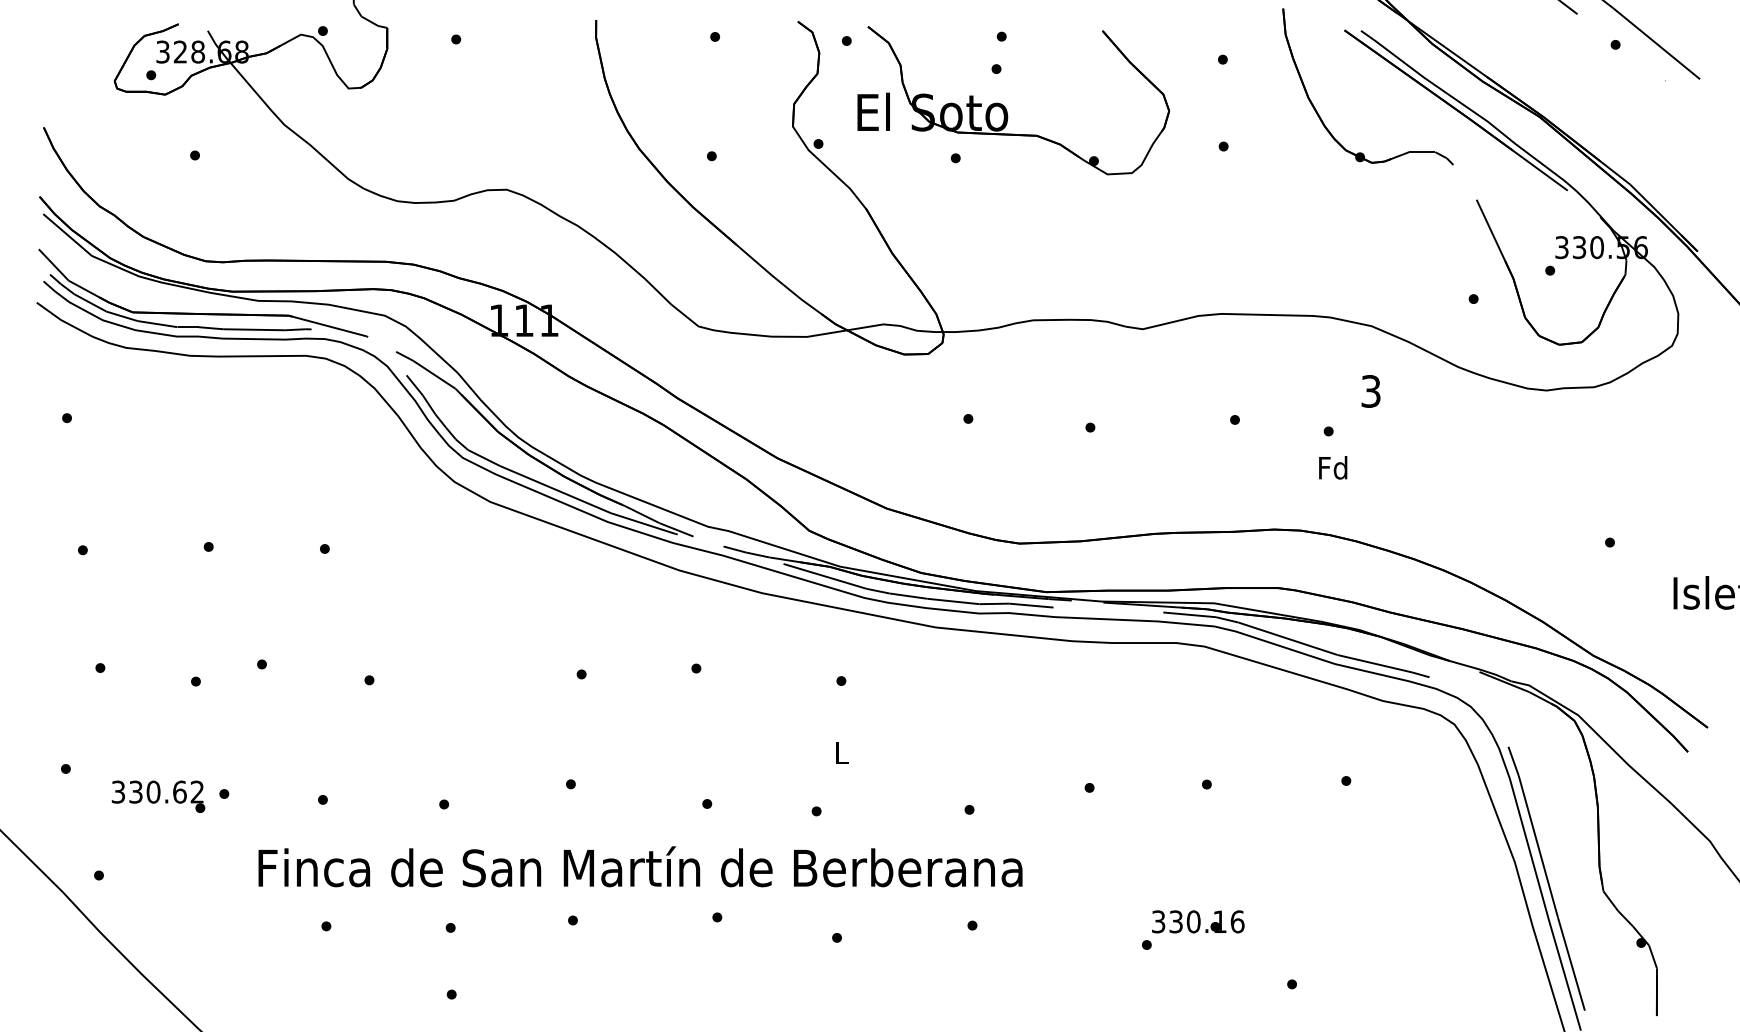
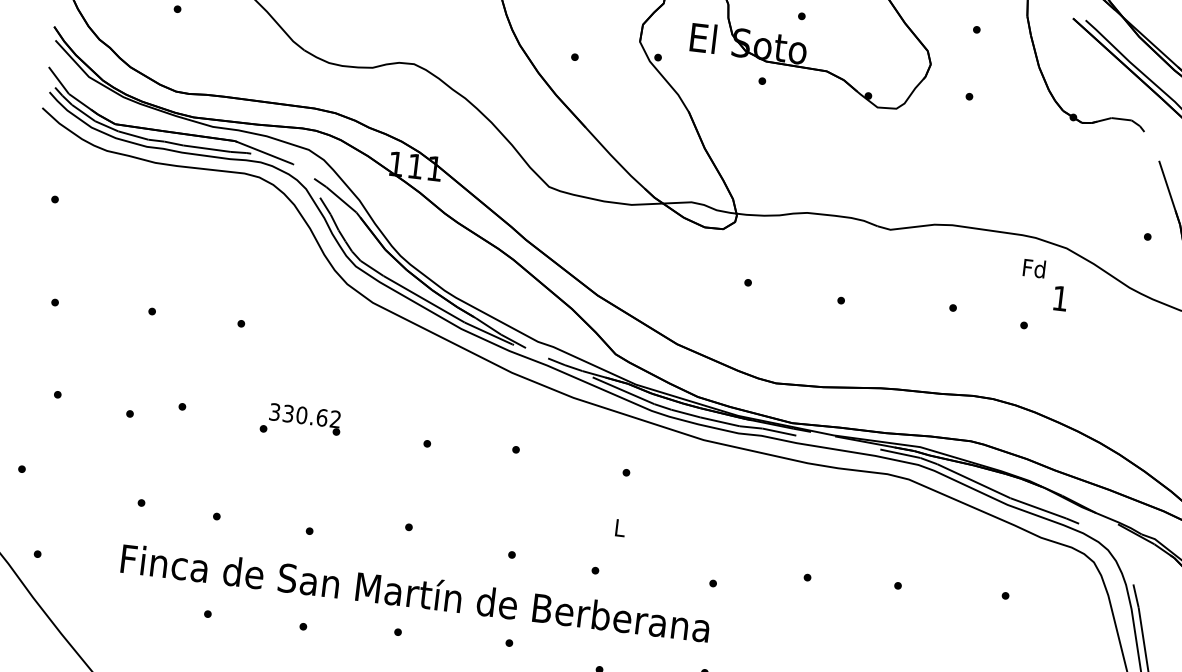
text: (1370, 391) -> (1059, 298), 3 -> 1
text: (1333, 467) -> (1034, 268), moved
text: (158, 796) -> (305, 419), moved
text: (640, 866) -> (415, 592), moved

